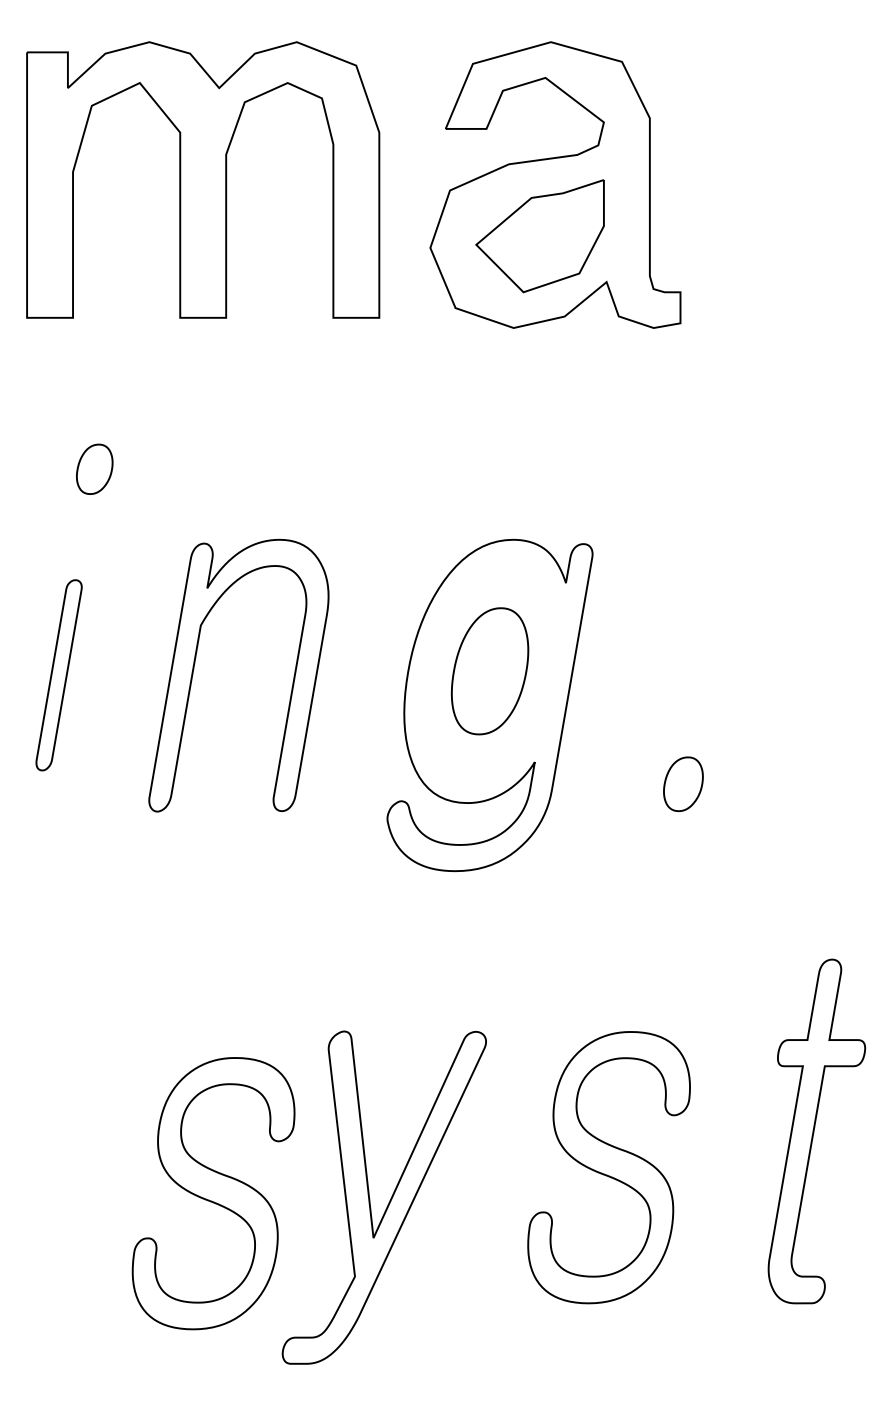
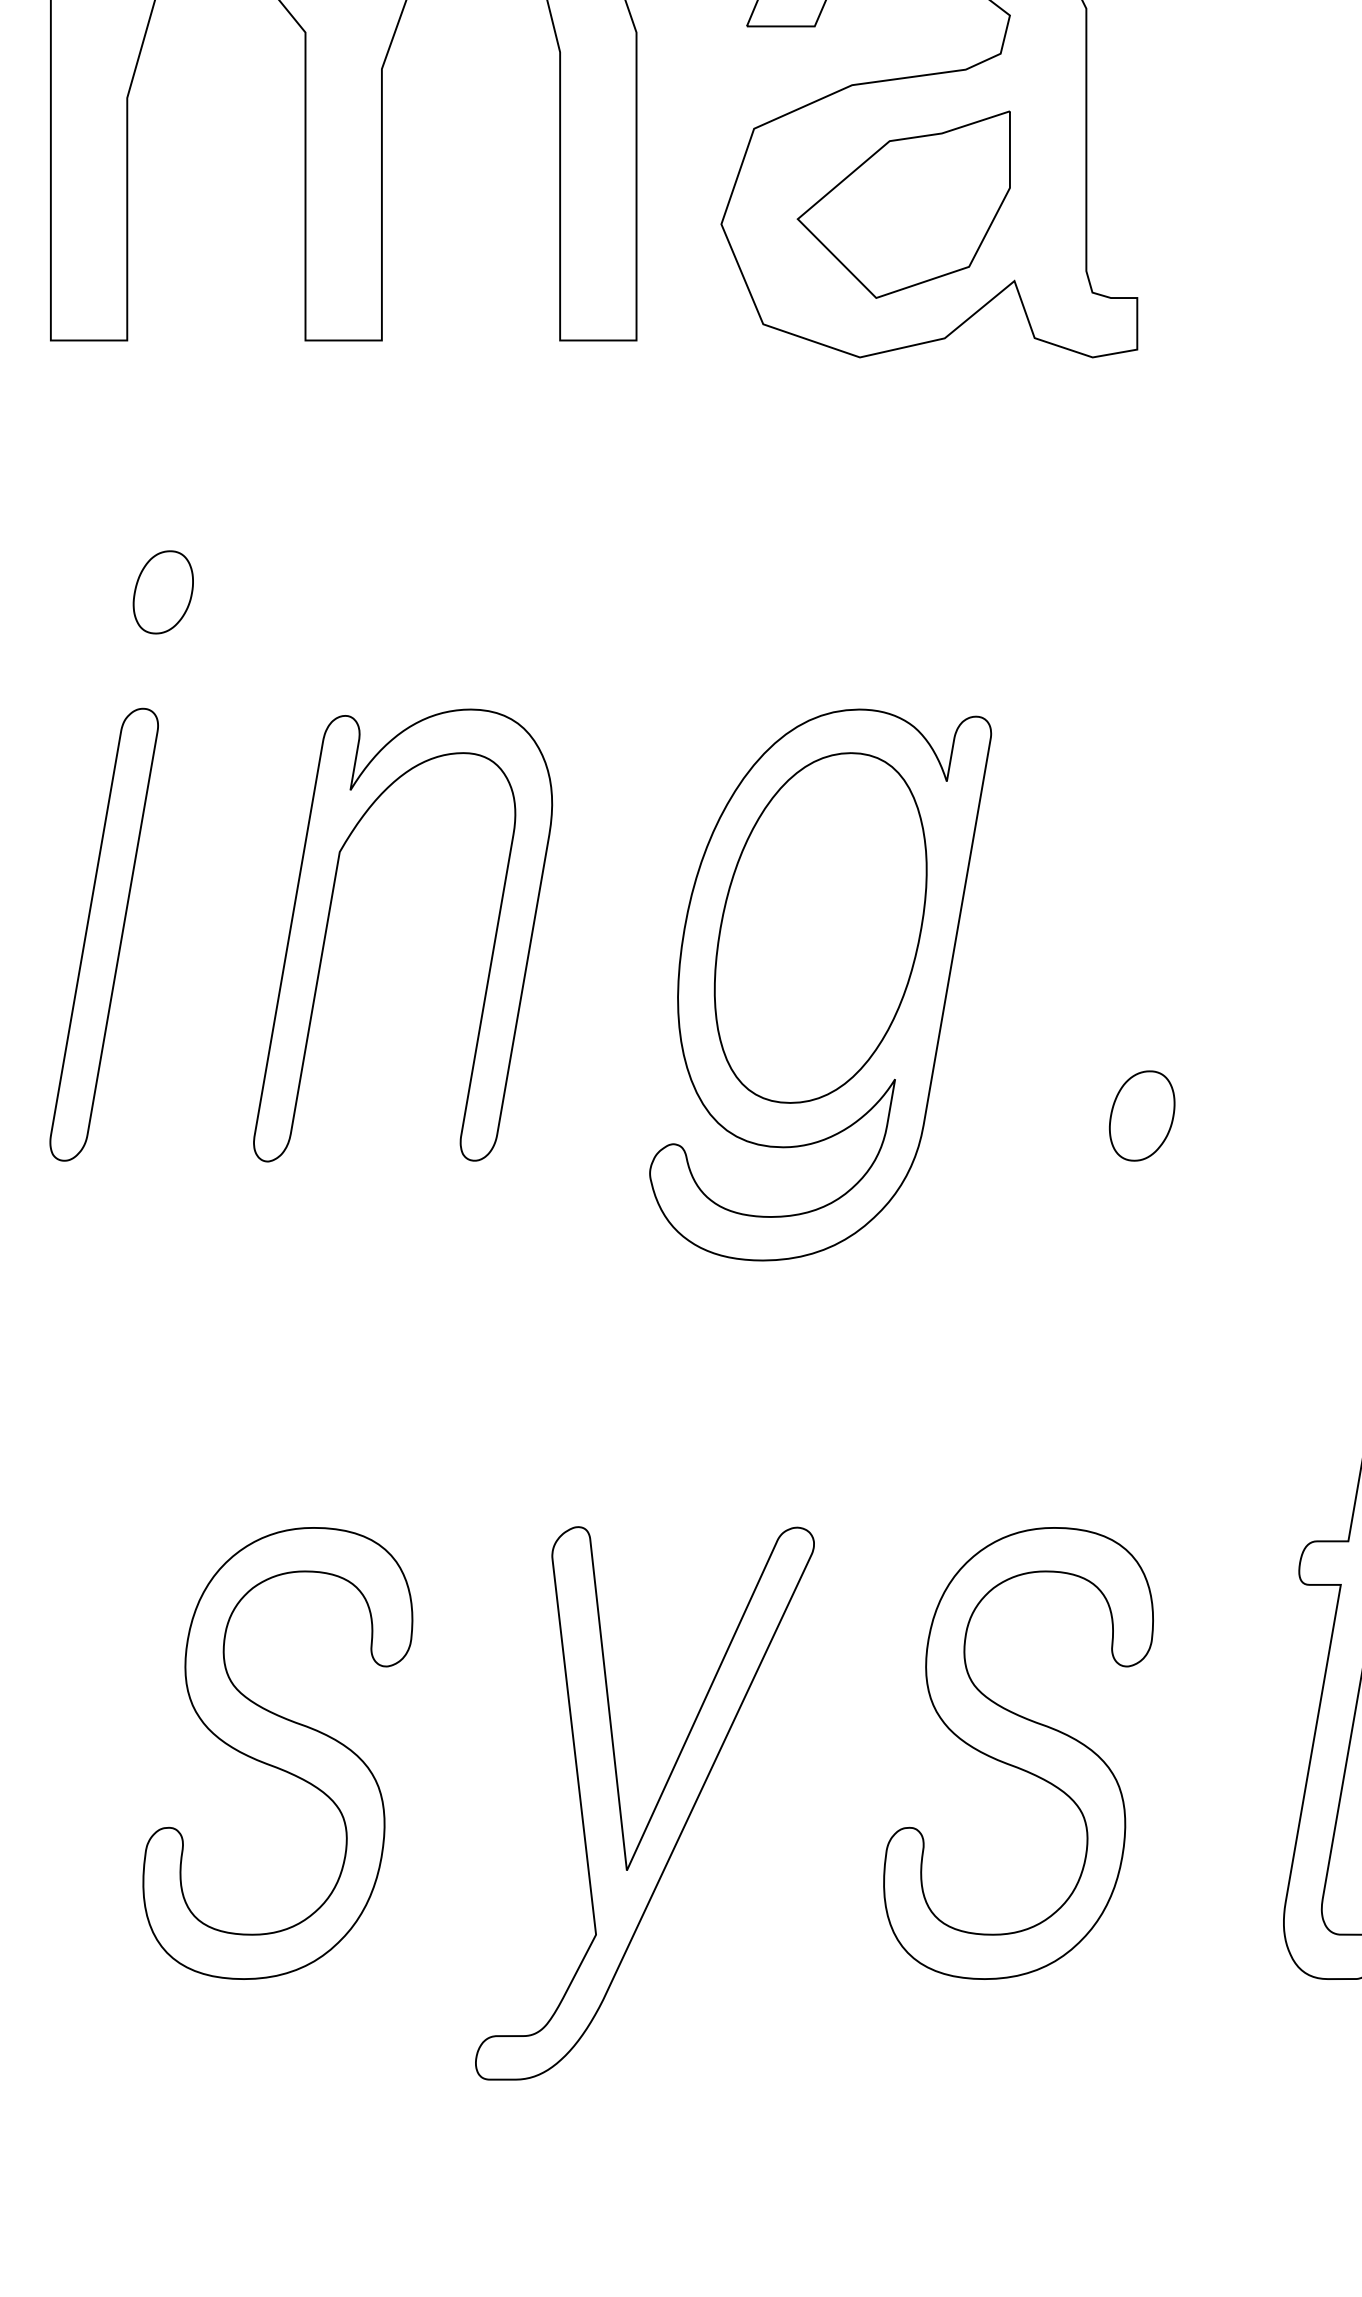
part: (489, 671) -> (819, 928), size x1.67
part: (58, 675) -> (103, 935), size x1.43
part: (213, 1193) -> (277, 1753), moved

